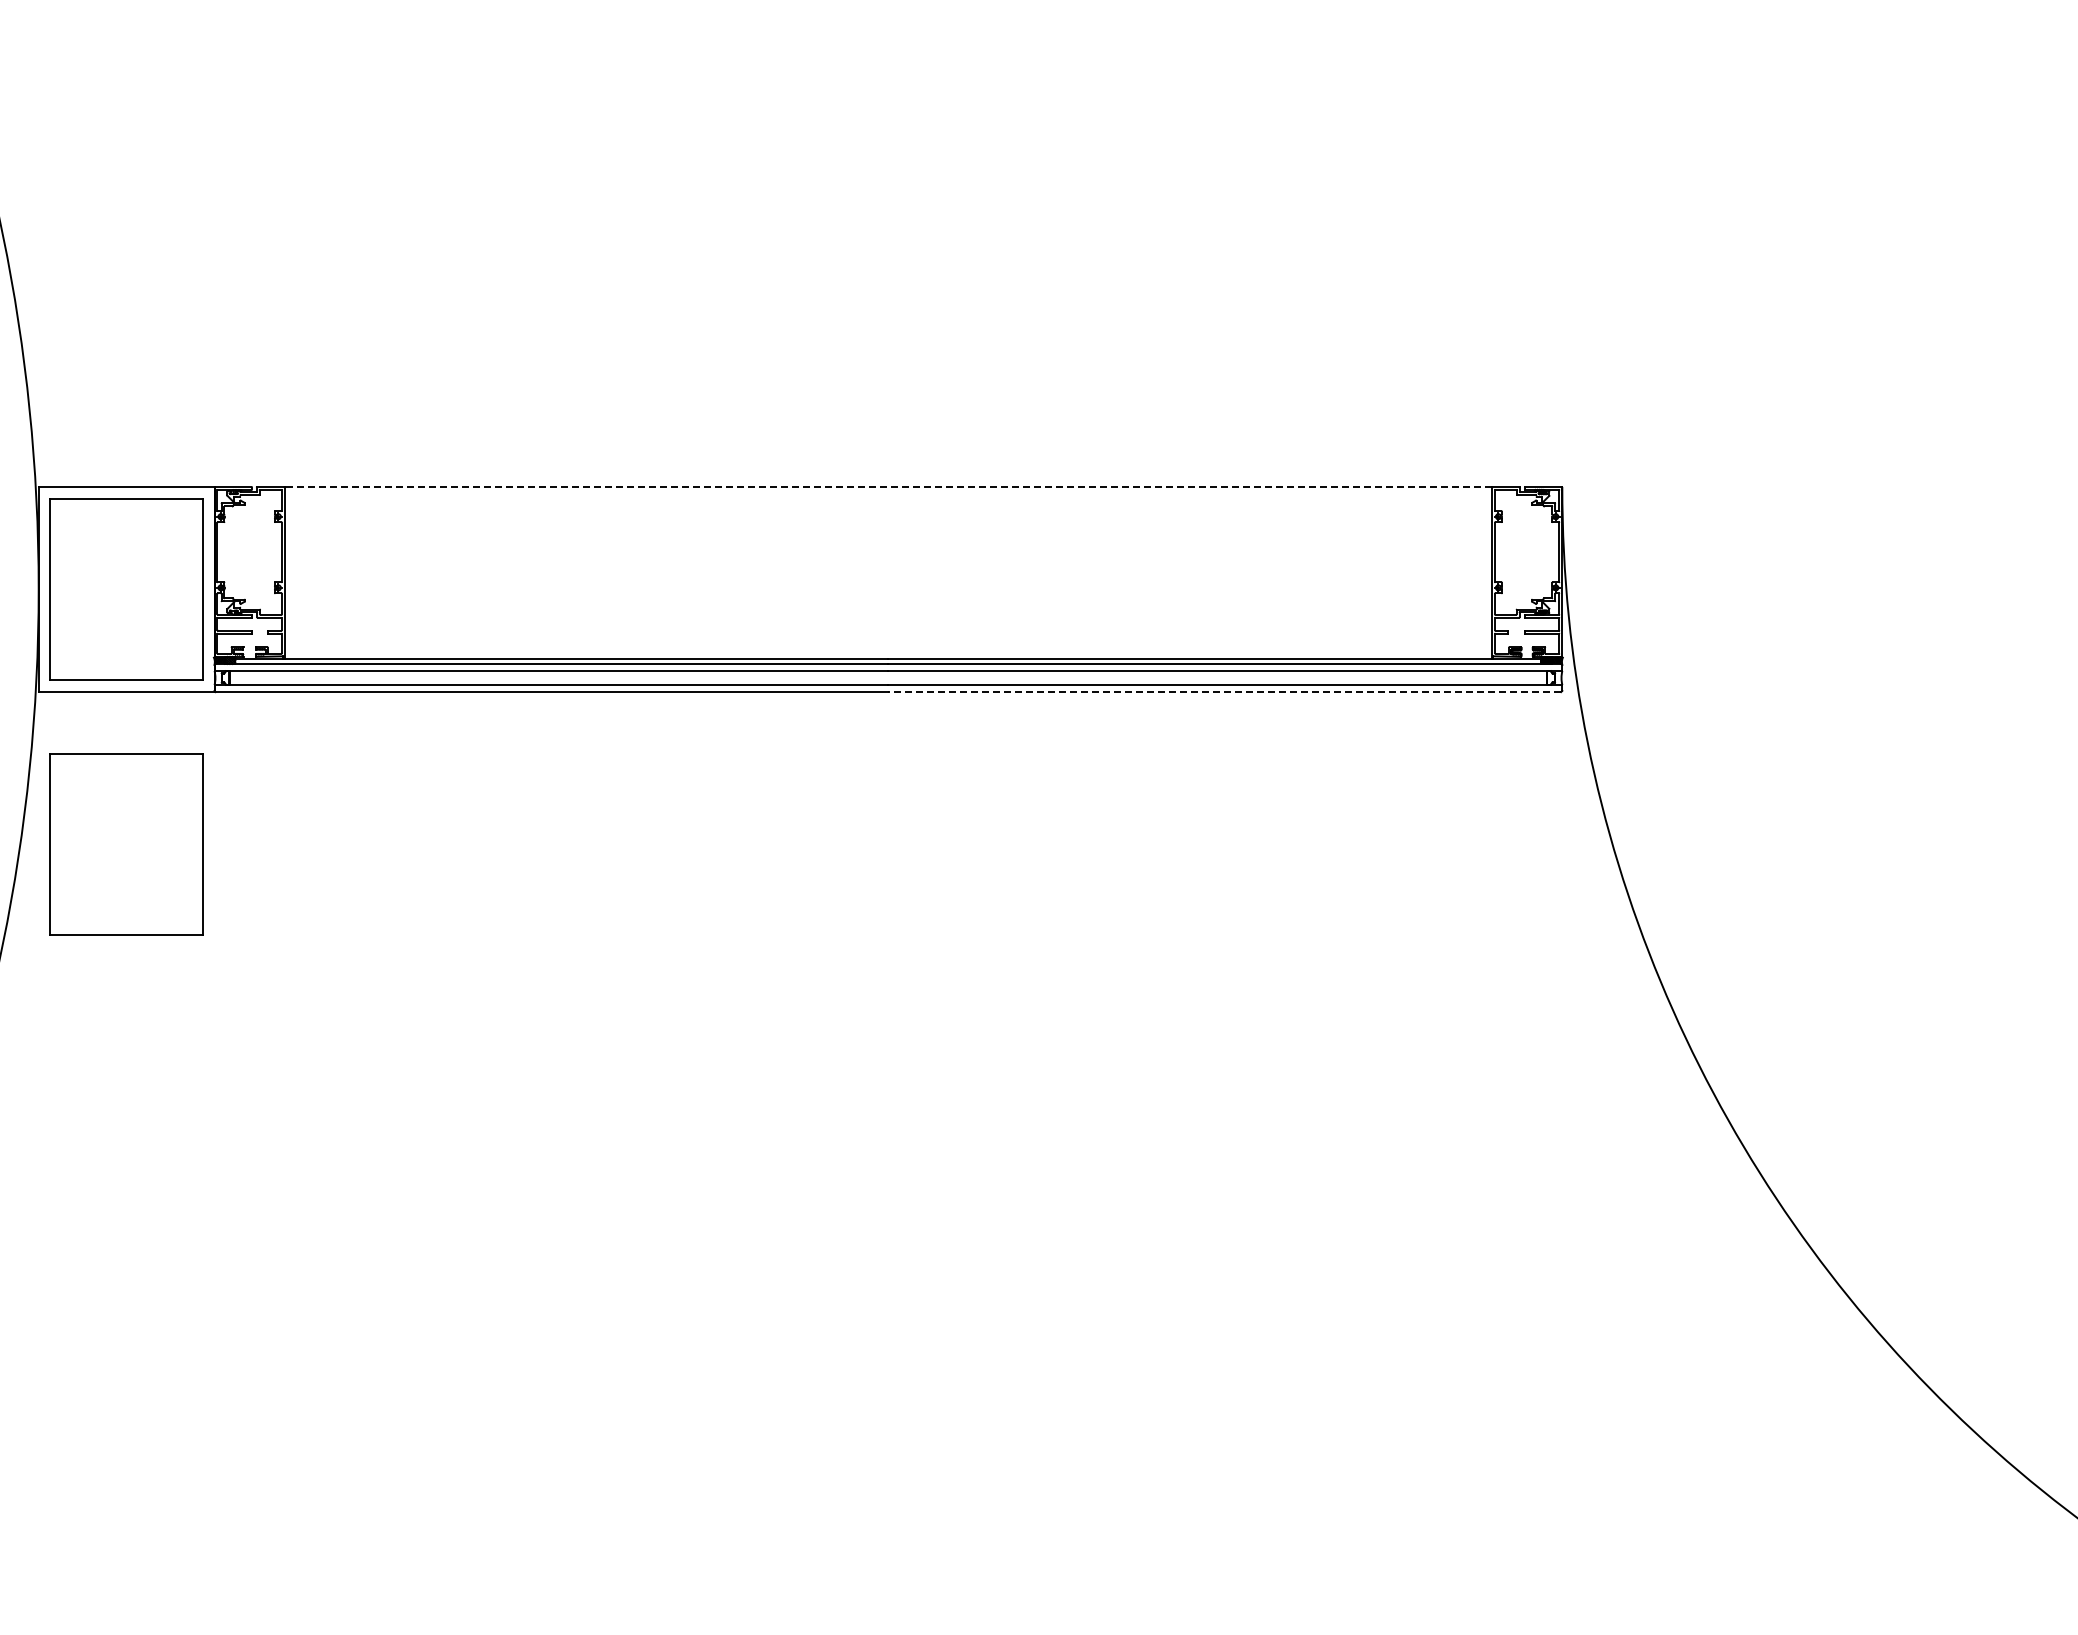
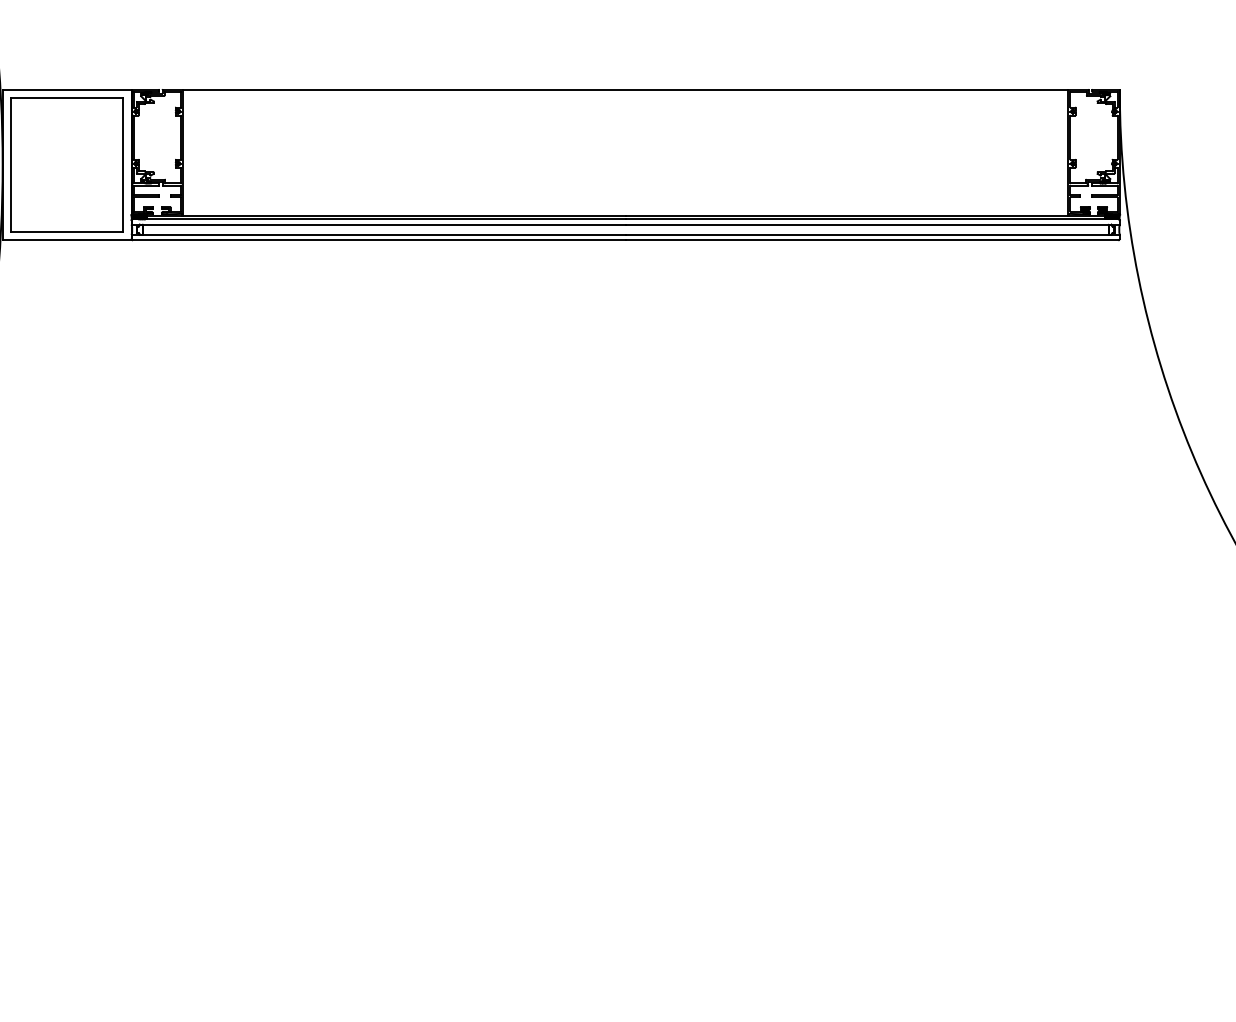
line: (888, 486) -> (625, 89), dashed -> solid
line: (1224, 692) -> (872, 240), dashed -> solid
part: (126, 844) -> (67, 351), removed

